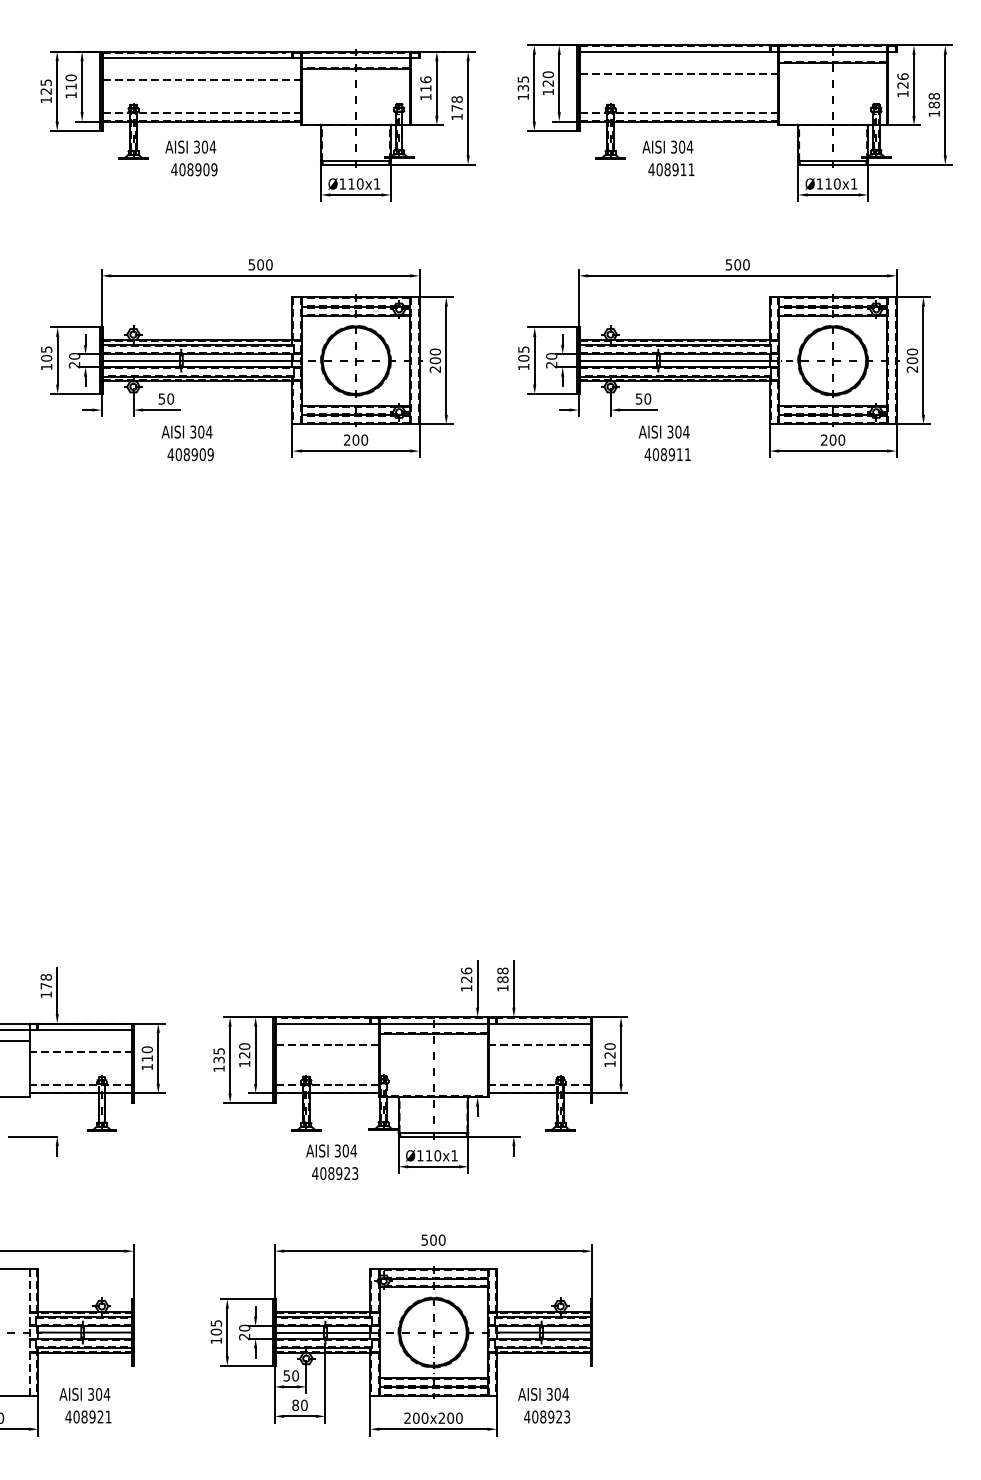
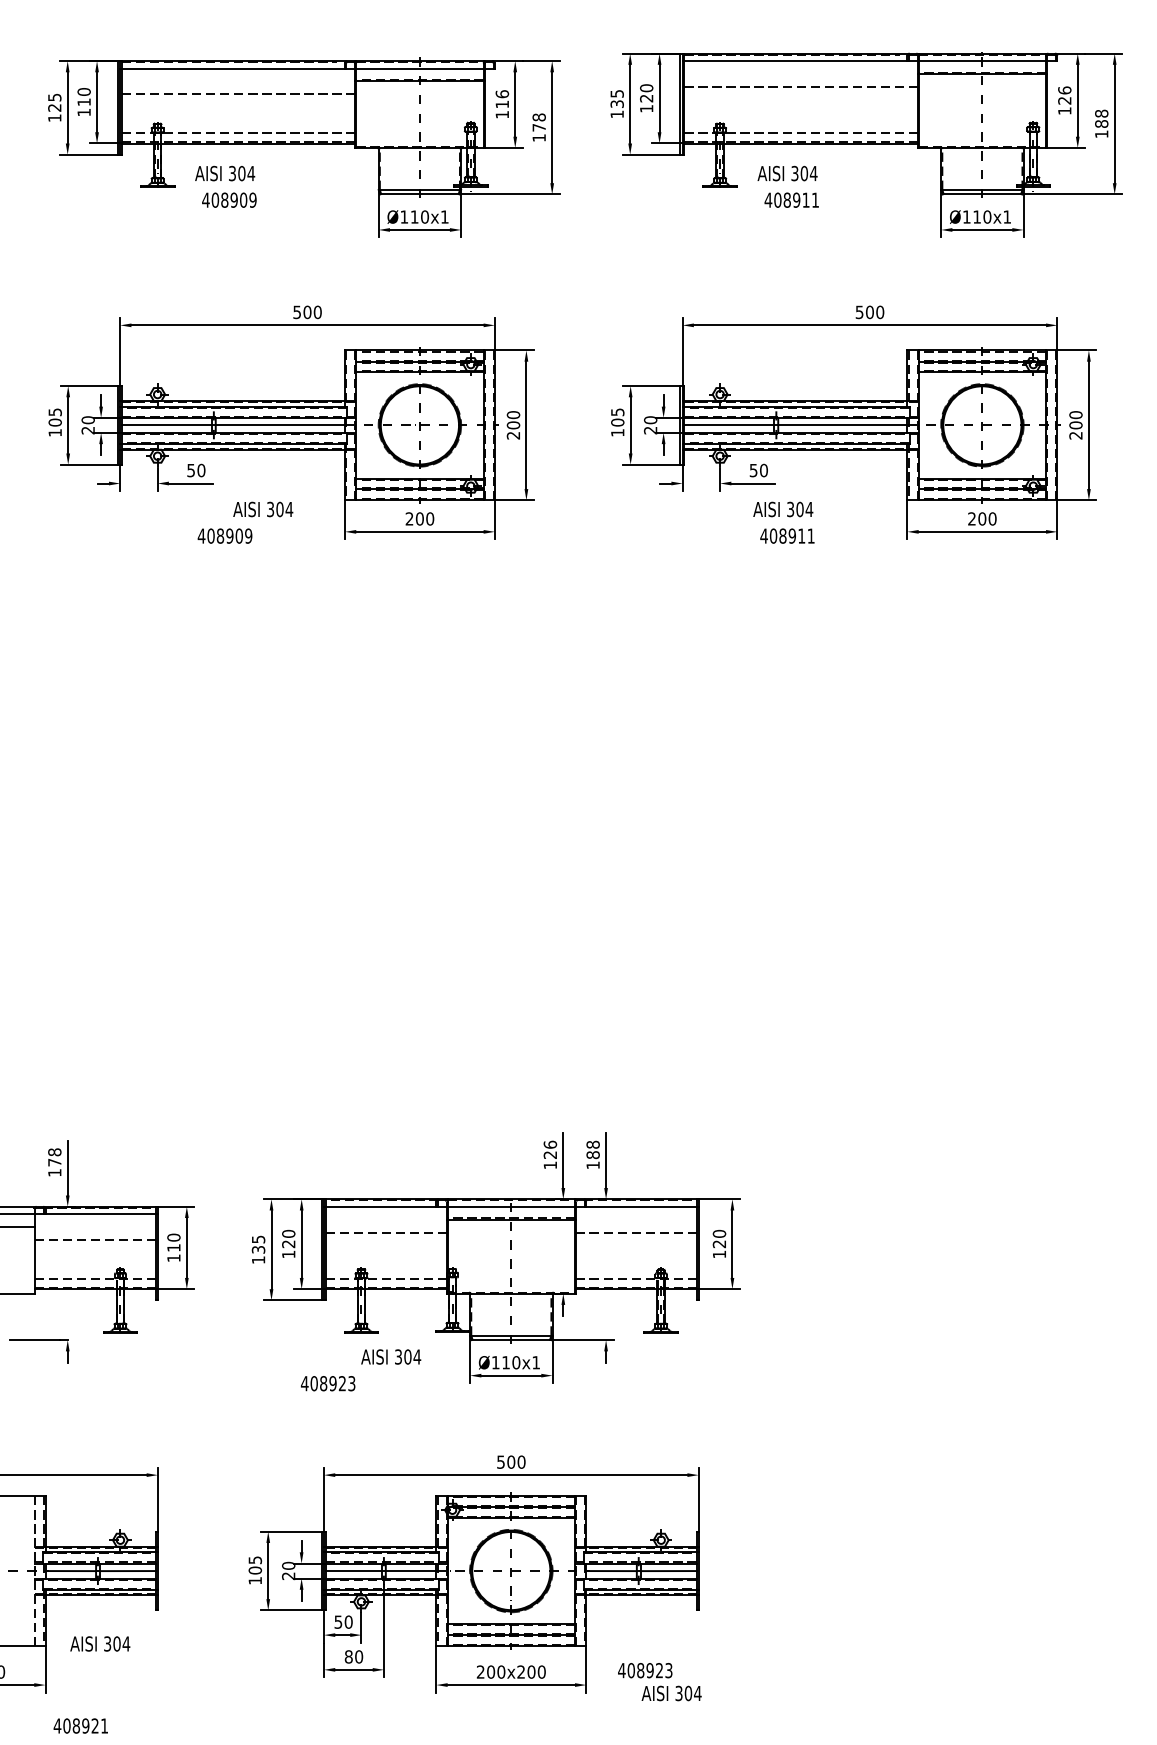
text: (186, 431) -> (262, 508), moved
text: (335, 1173) -> (328, 1383), moved
text: (543, 1393) -> (671, 1692), moved
text: (88, 1416) -> (81, 1725), moved

